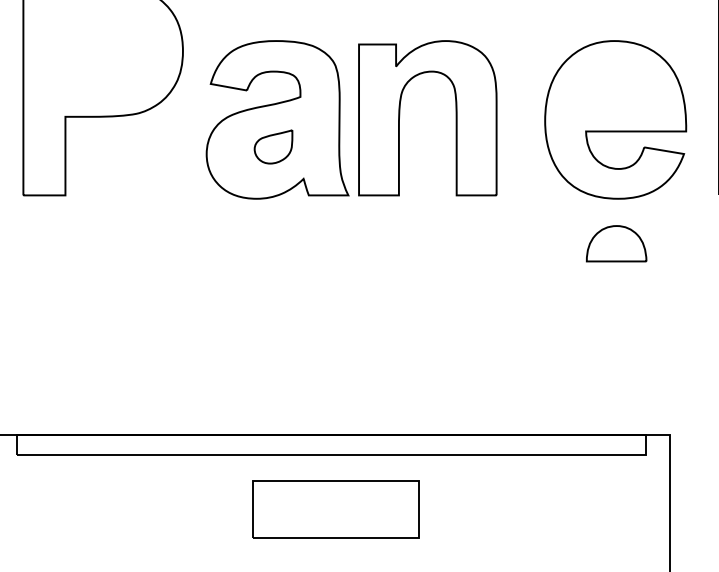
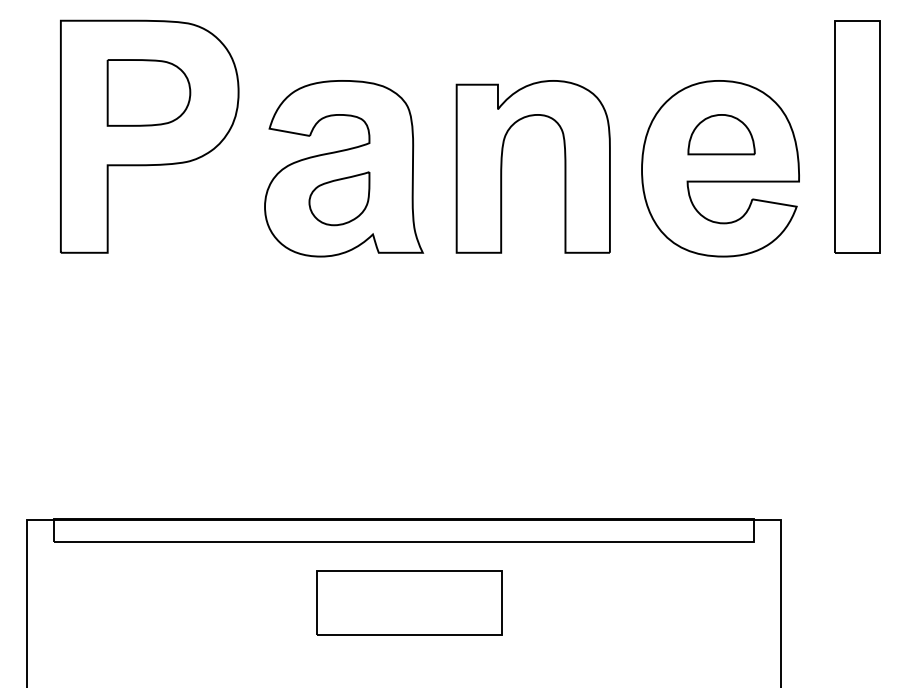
part: (102, 51) -> (148, 92), added
part: (400, 117) -> (502, 166), moved
part: (273, 146) -> (339, 198), size x1.43
part: (616, 243) -> (721, 134), moved

